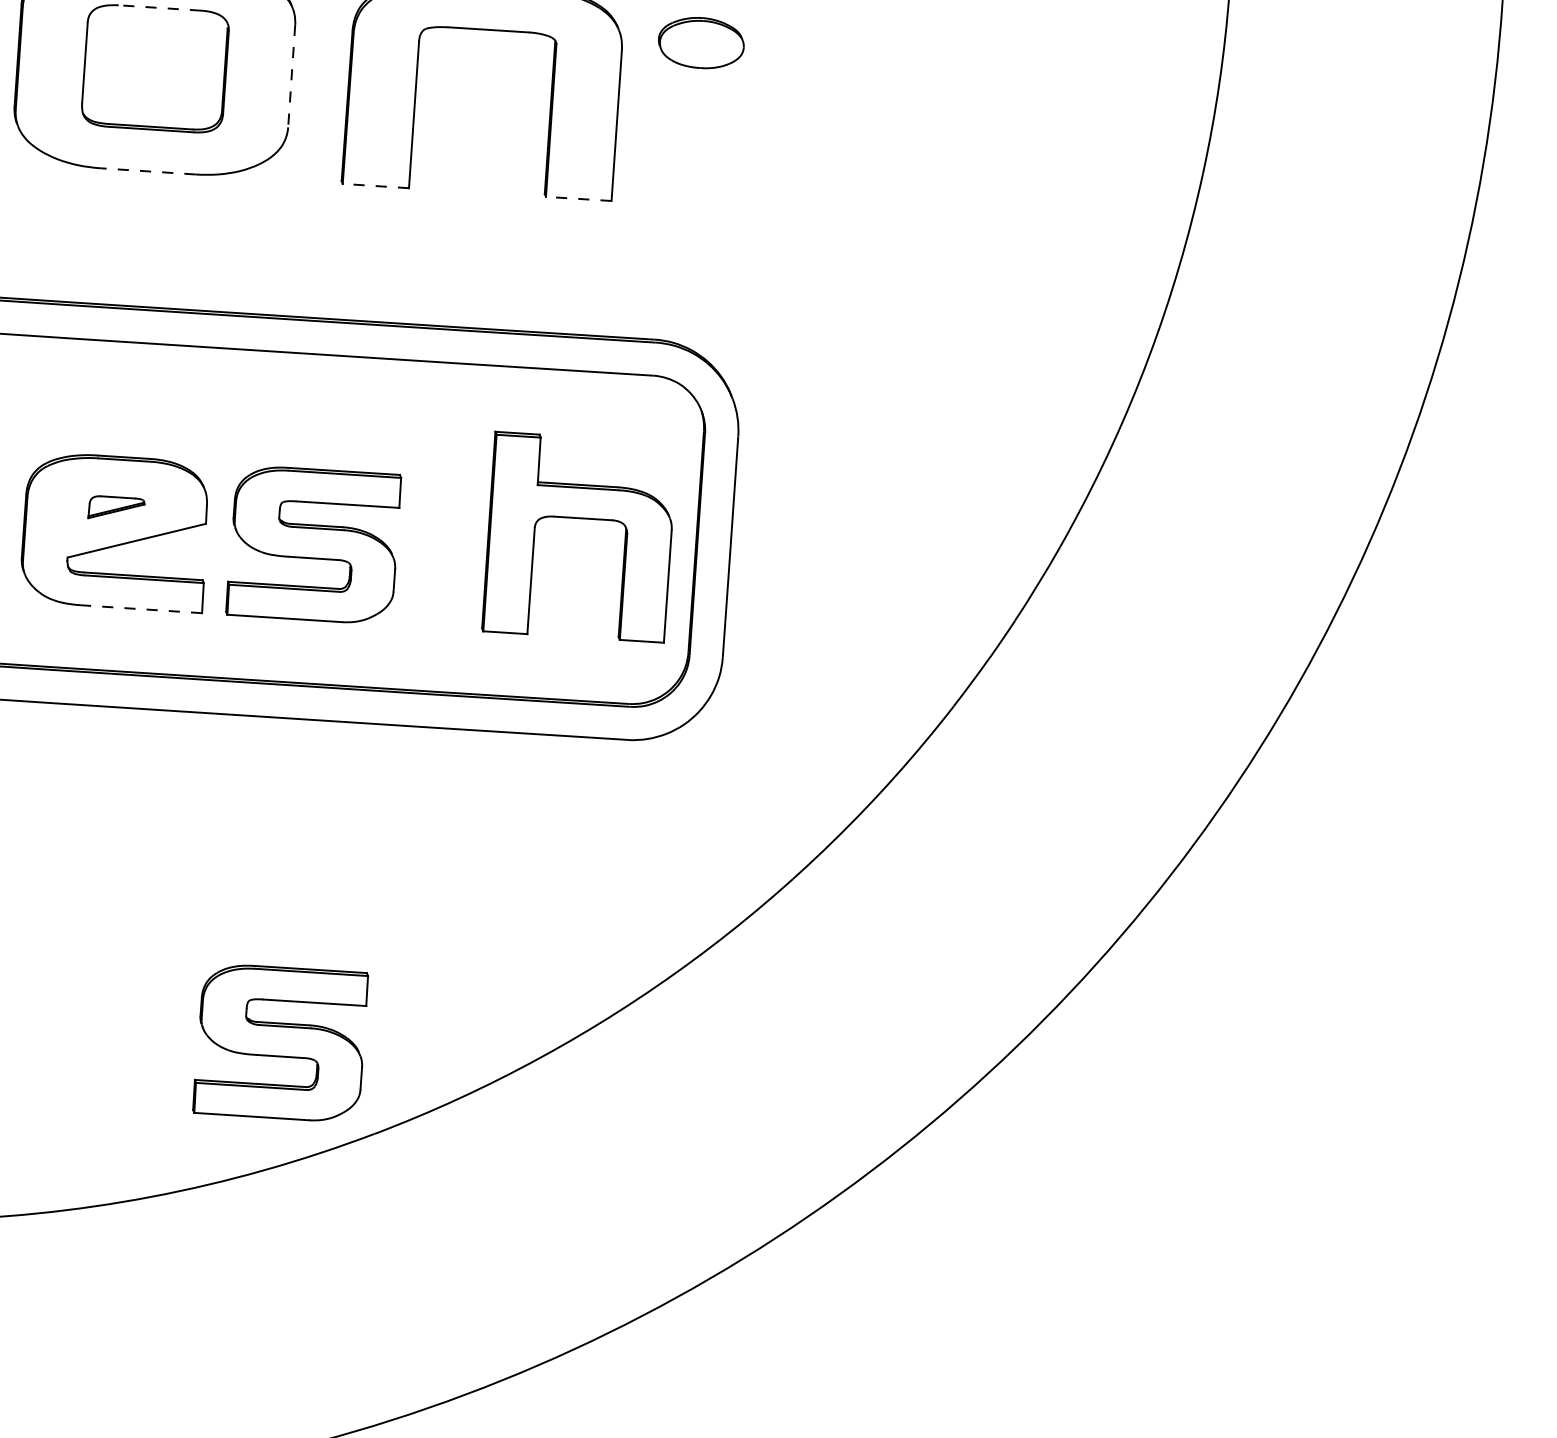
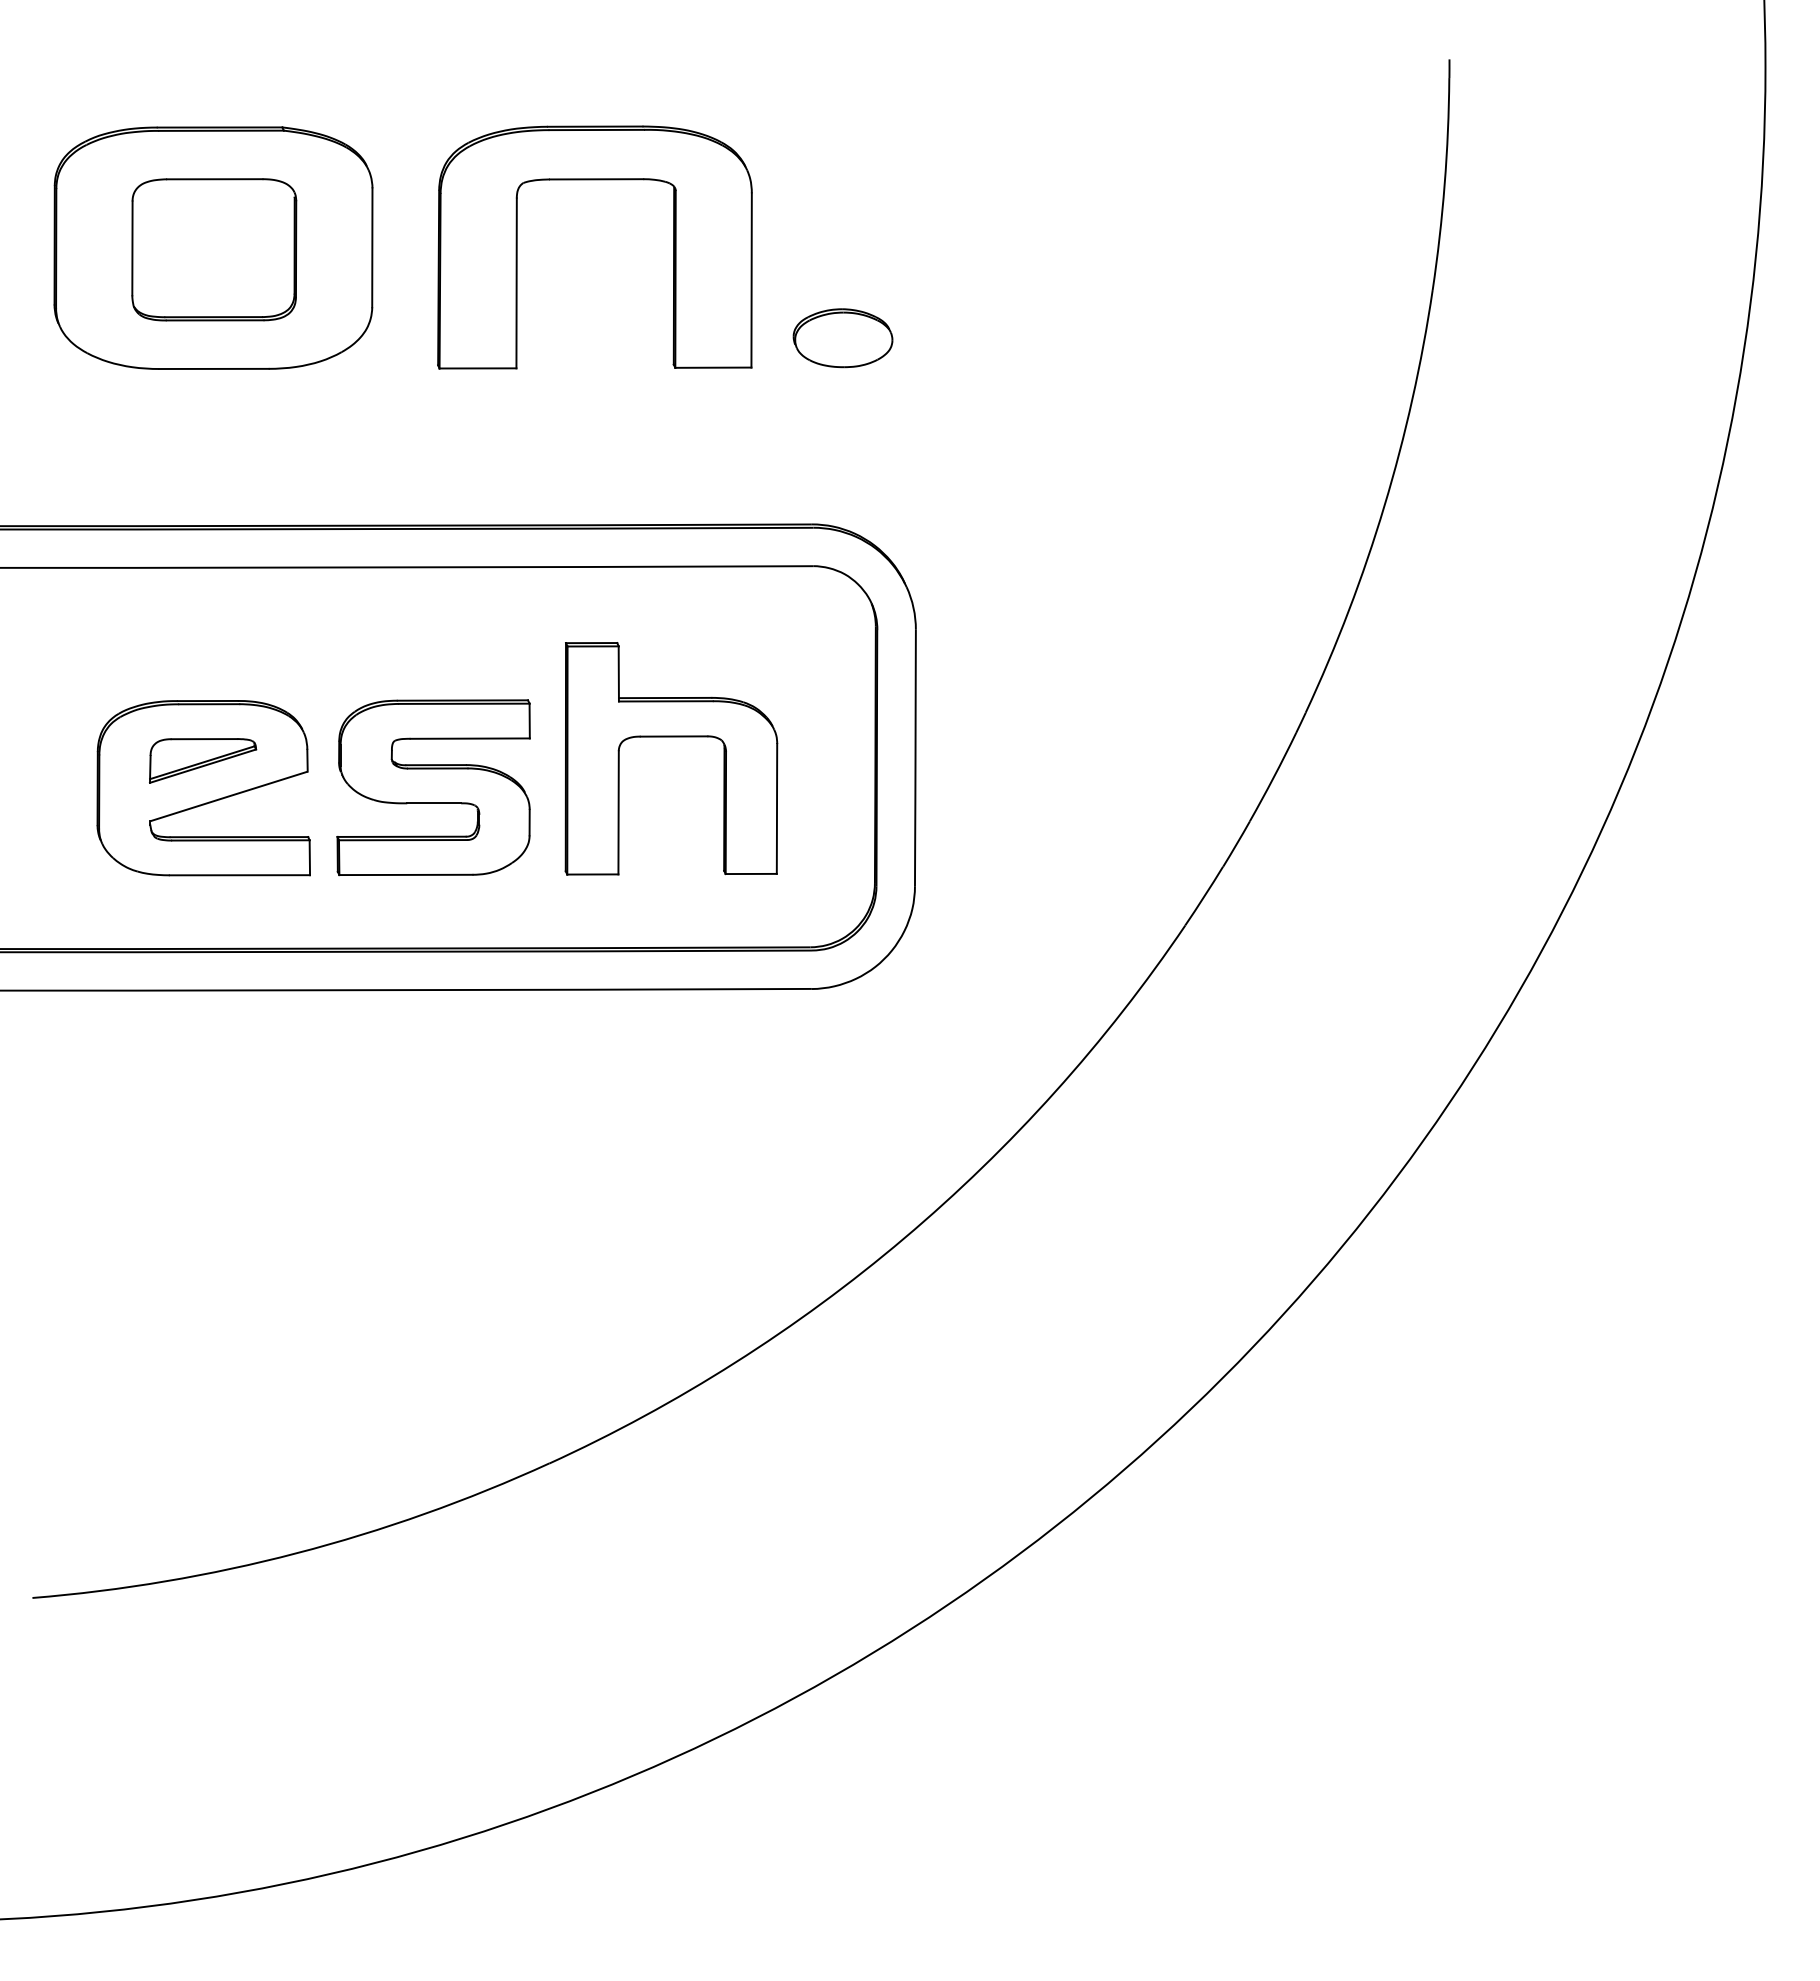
line: (159, 8) -> (214, 179), dashed -> solid
part: (700, 43) -> (842, 338), moved
line: (291, 76) -> (372, 248), dashed -> solid
line: (148, 171) -> (214, 368), dashed -> solid
line: (375, 186) -> (477, 368), dashed -> solid
line: (578, 198) -> (712, 367), dashed -> solid
part: (116, 508) -> (203, 760), size x1.67
part: (580, 519) -> (671, 737), moved
line: (141, 609) -> (239, 875), dashed -> solid
part: (280, 1042) -> (433, 1365), removed

